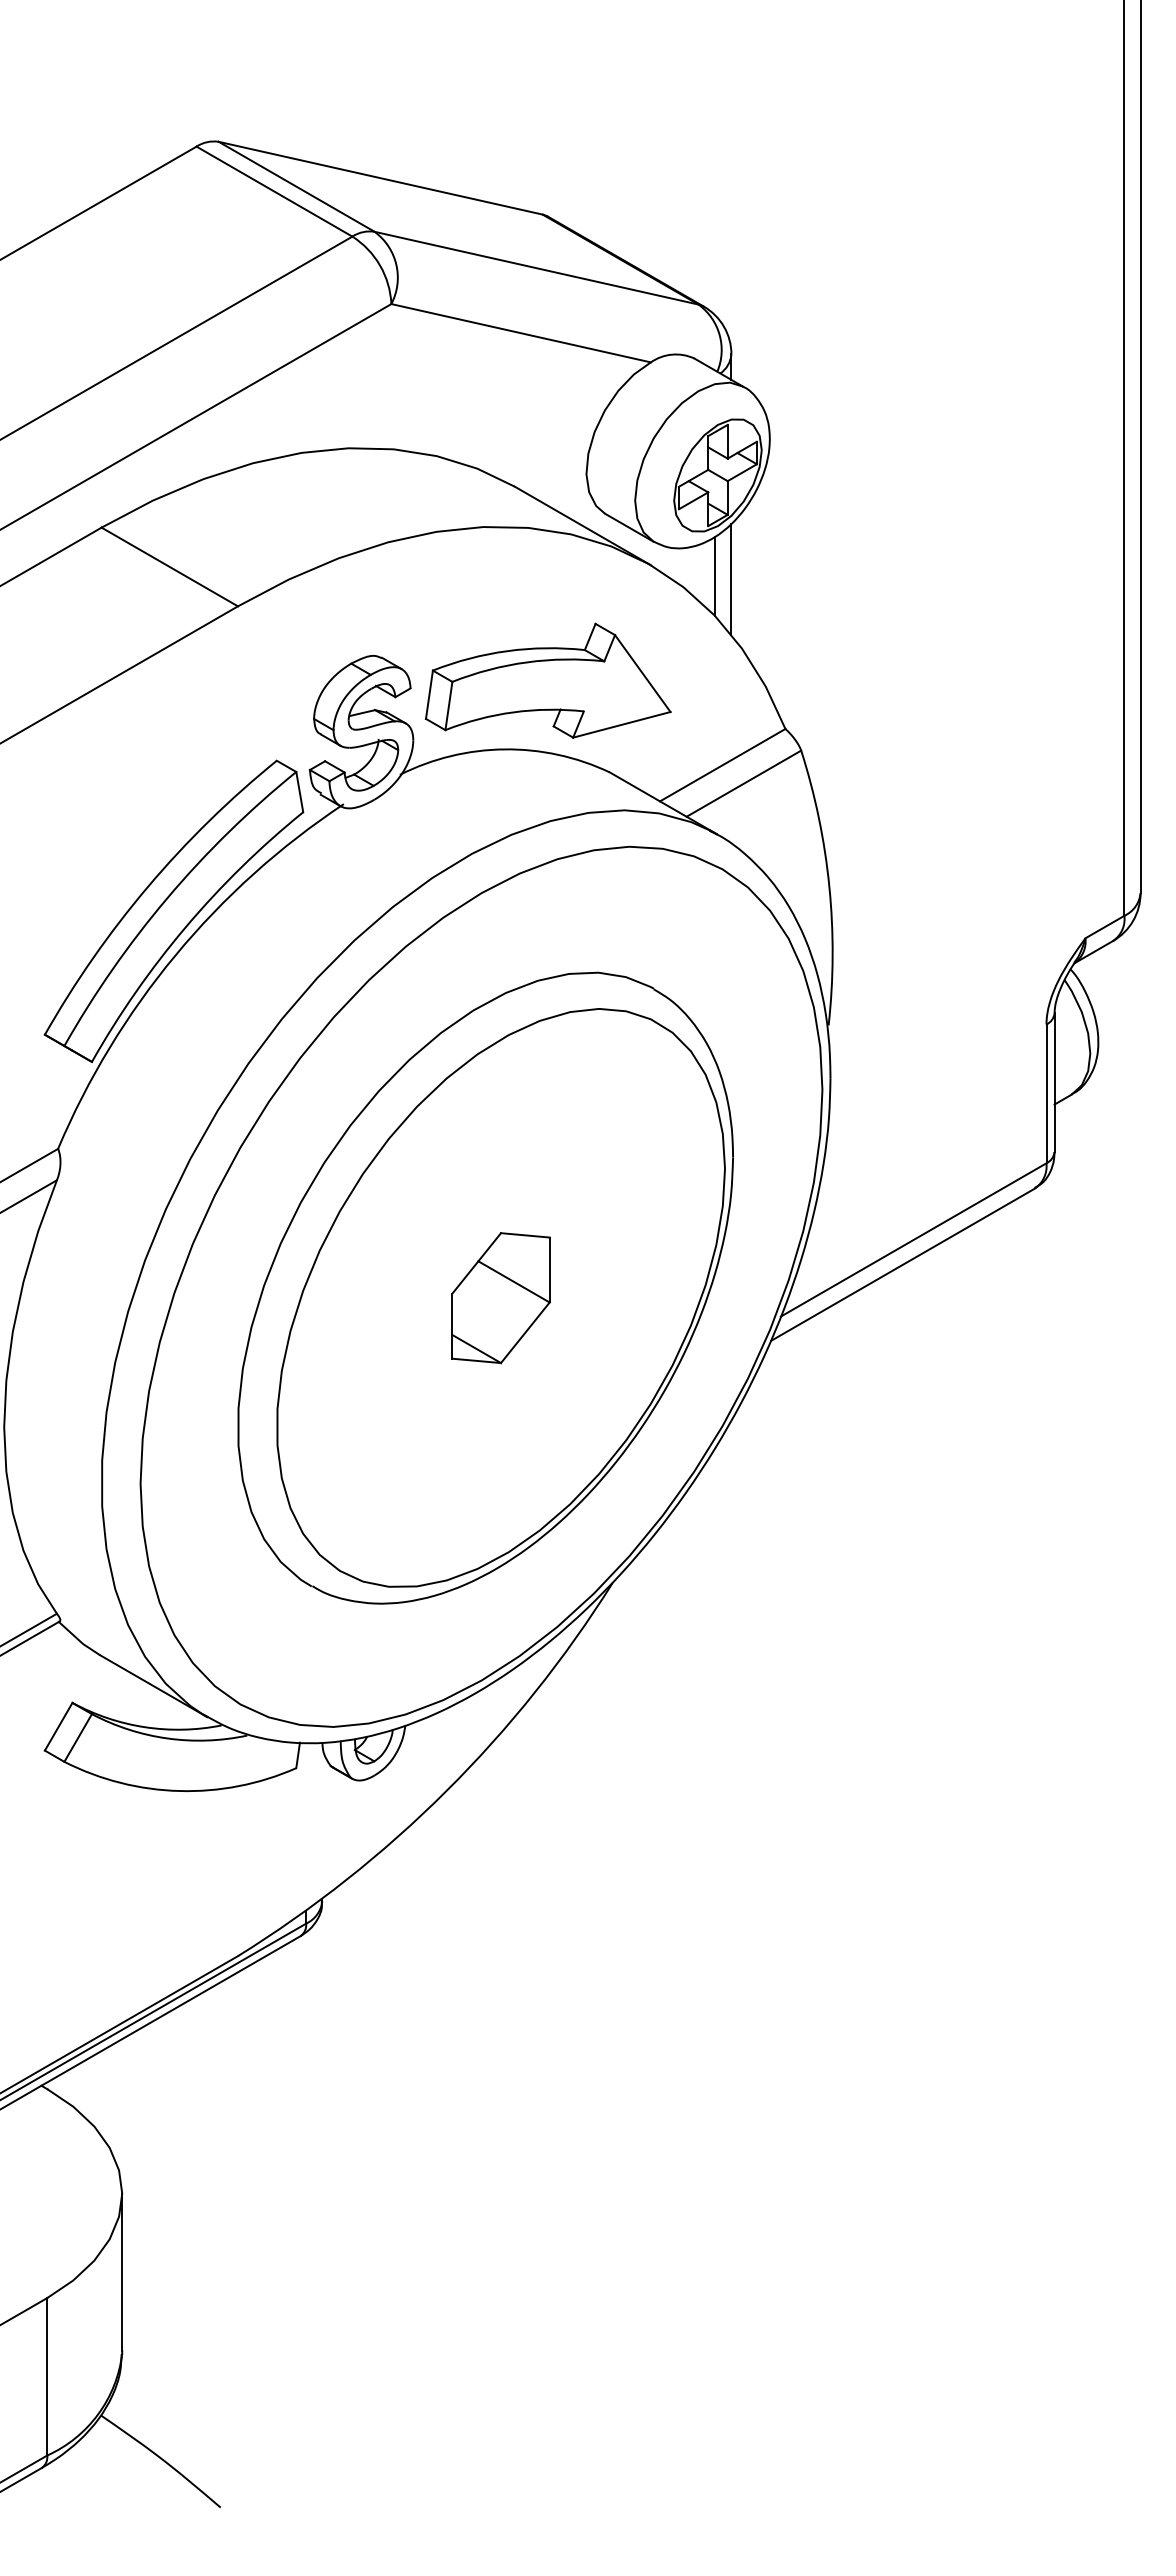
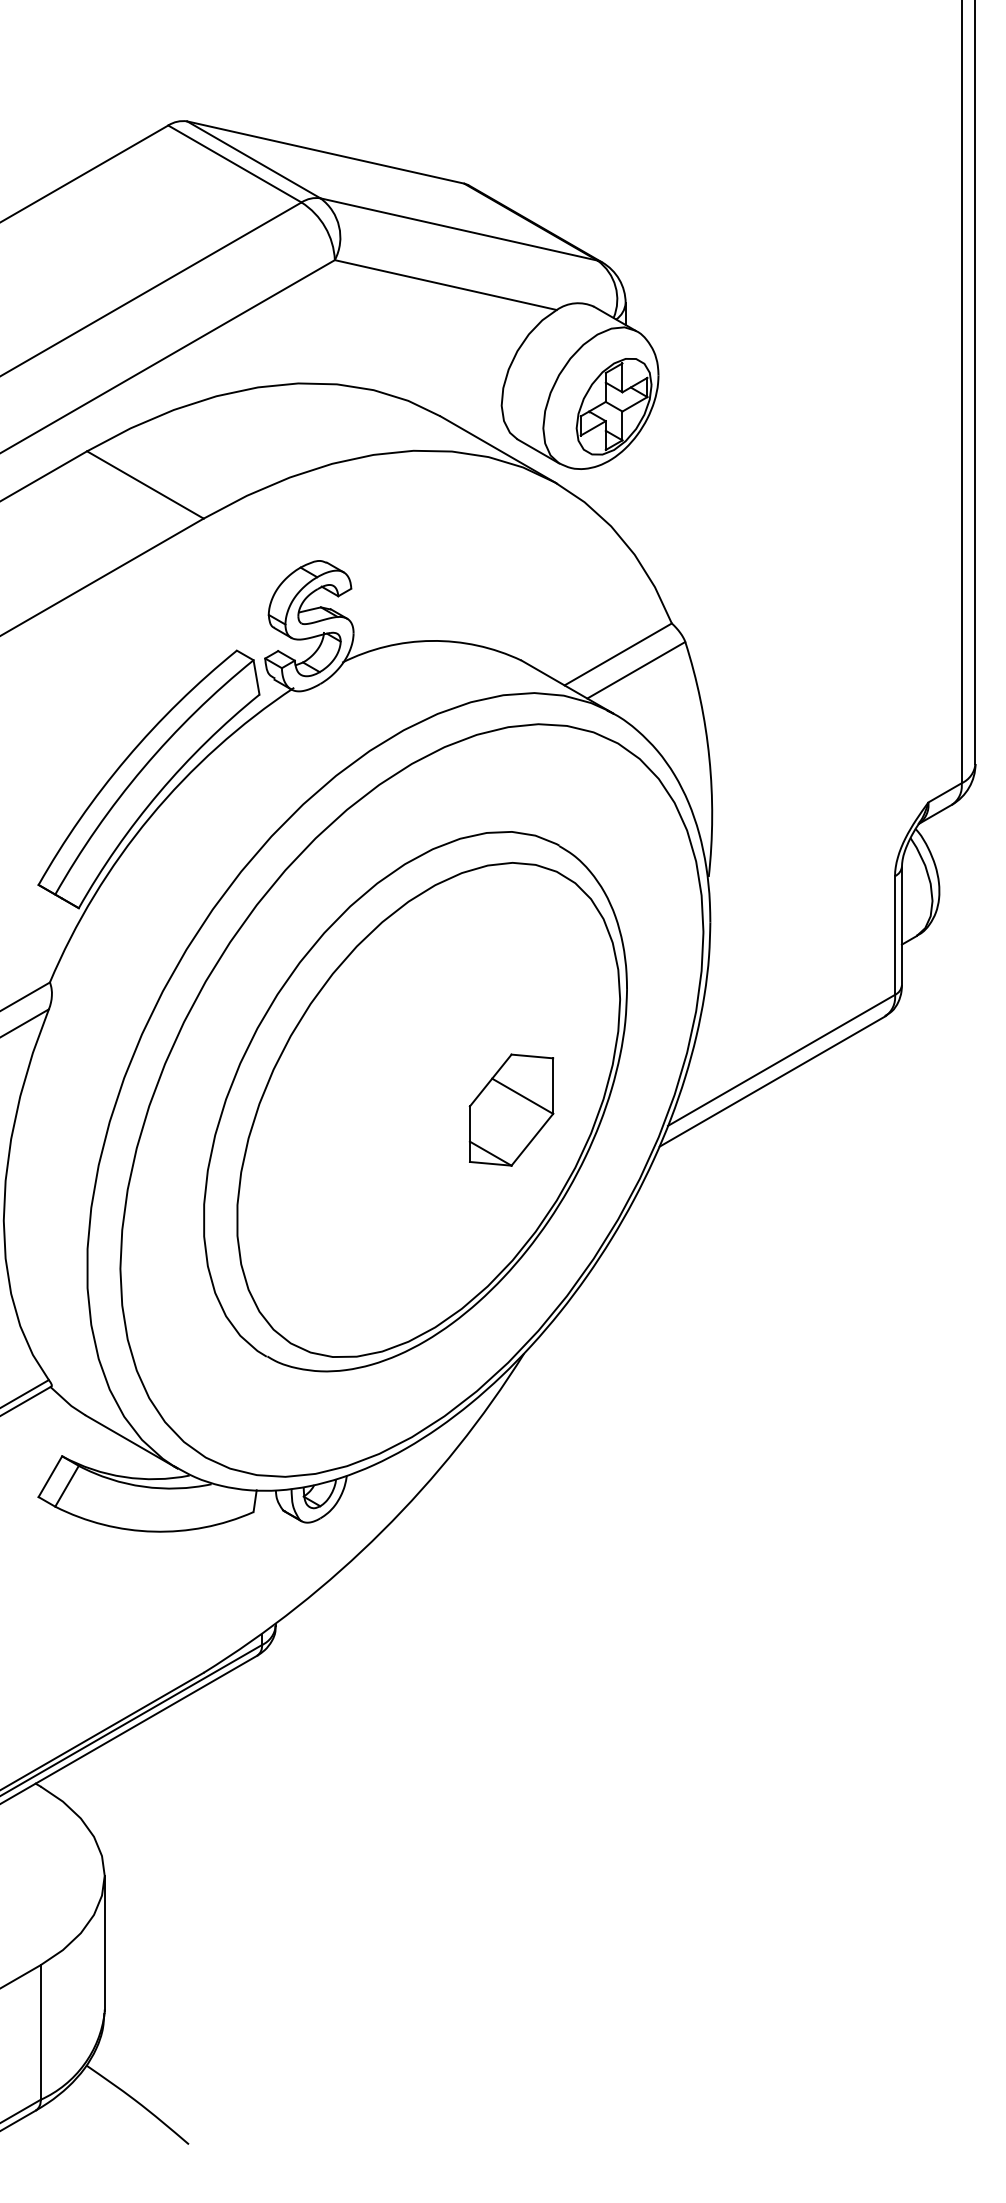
line: (715, 576) -> (612, 493), removed
line: (731, 579) -> (625, 495), removed
part: (547, 680) -> (468, 582), removed
part: (500, 1298) -> (511, 1110), moved

